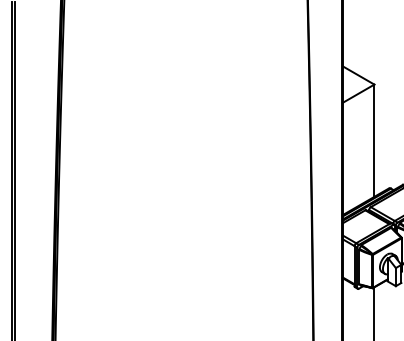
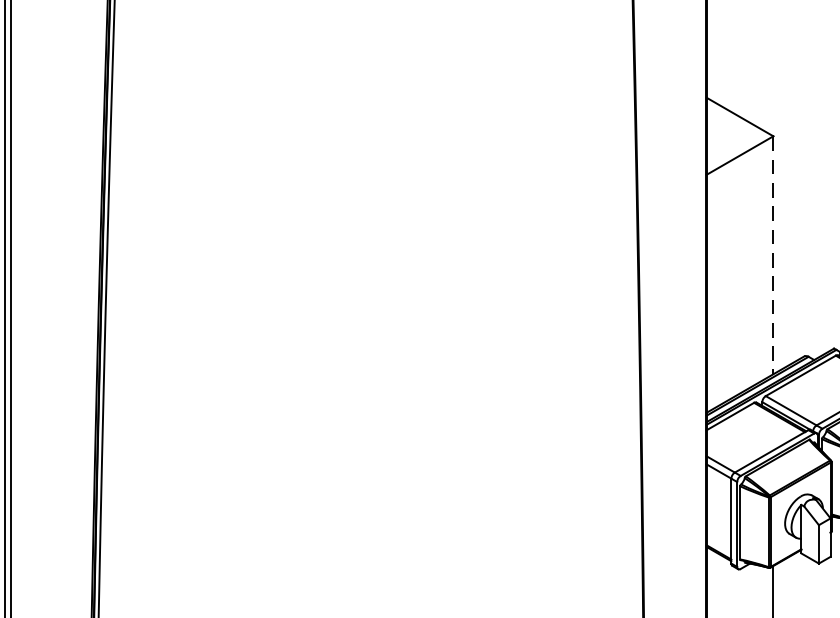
line: (374, 141) -> (773, 256), solid -> dashed

